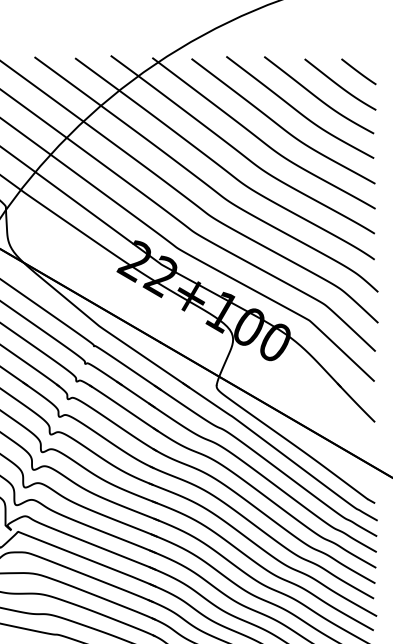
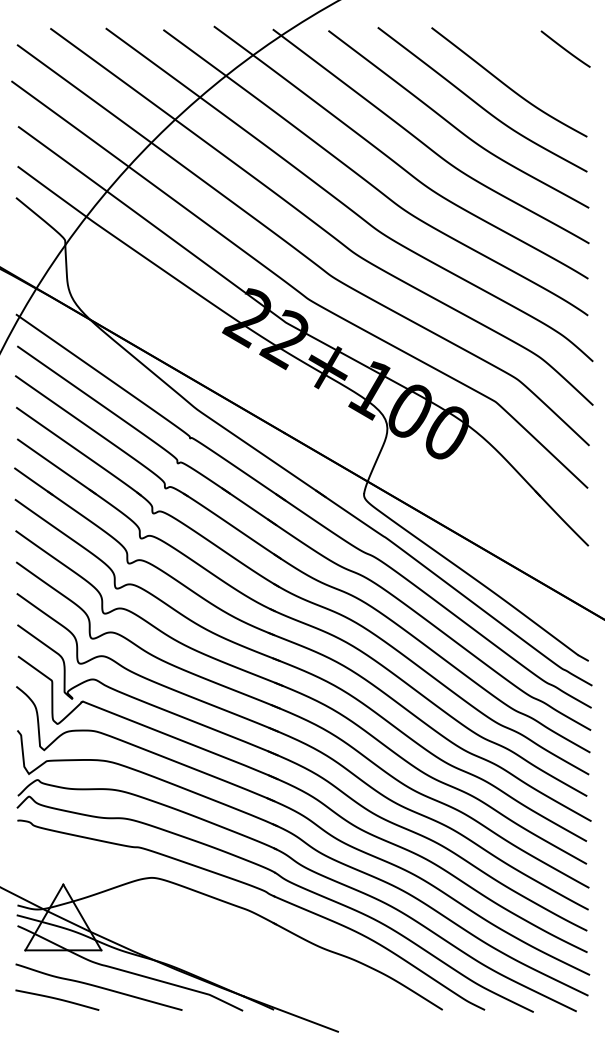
curve: (339, 85) -> (538, 68), removed

